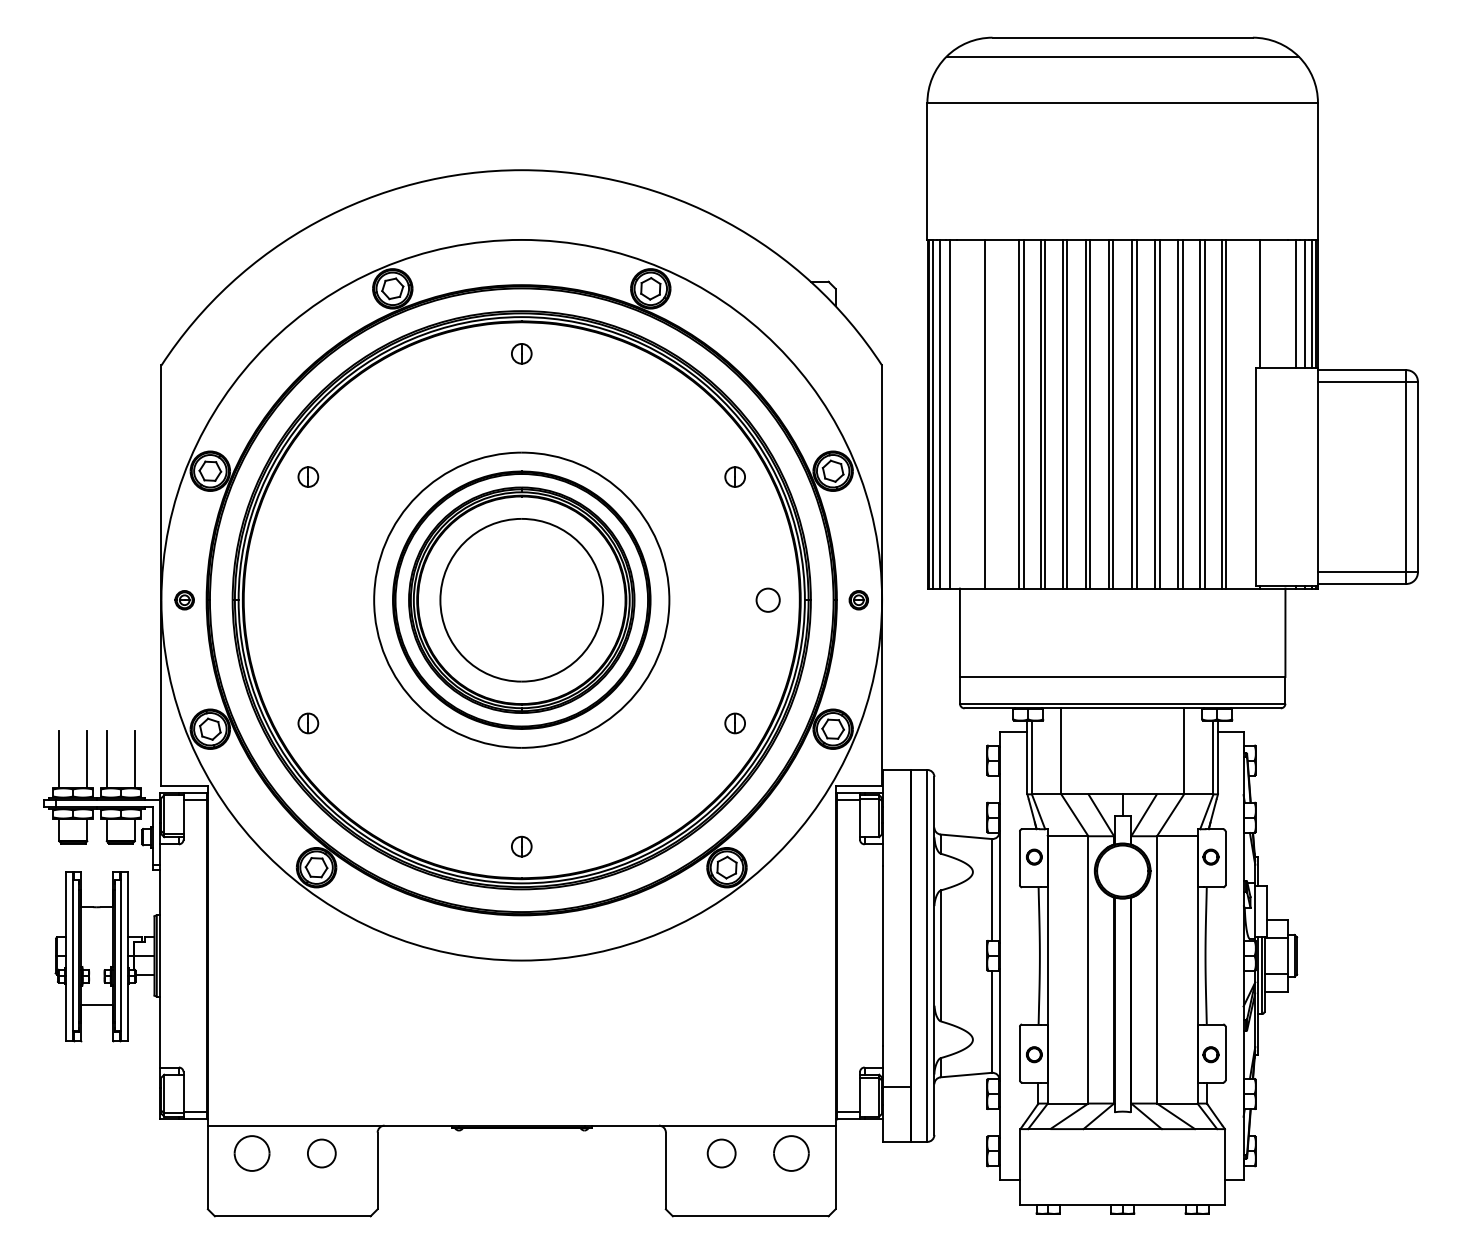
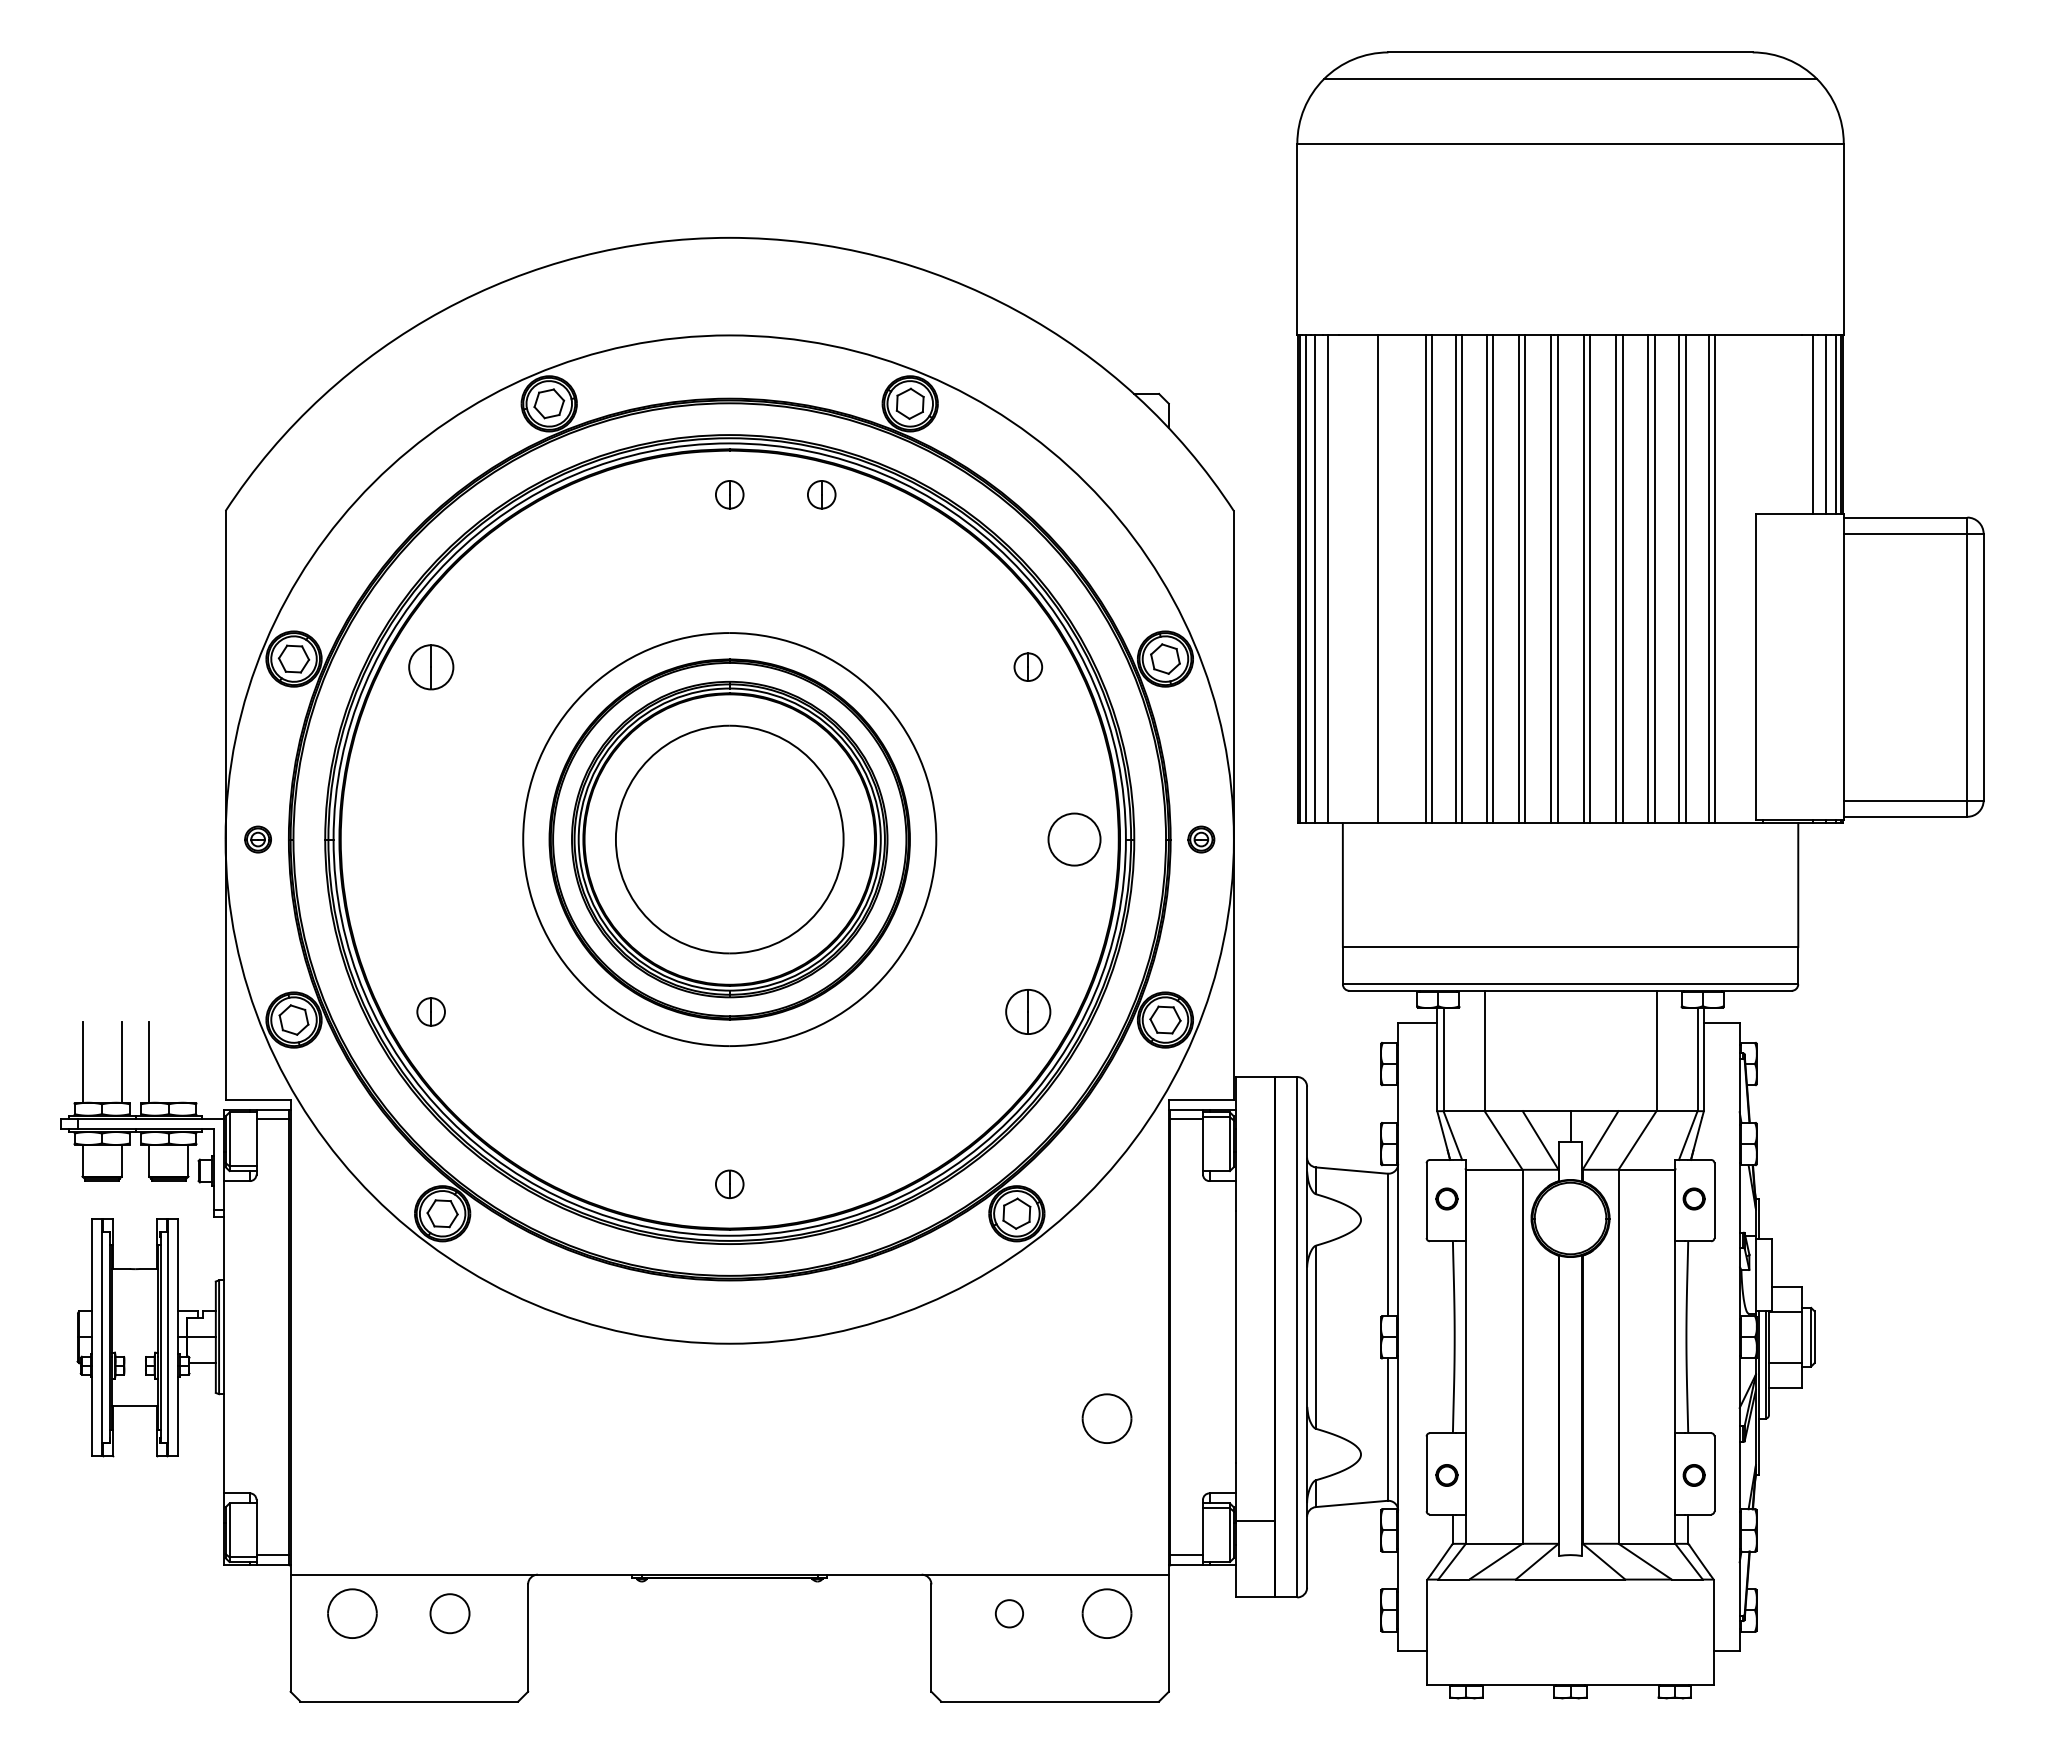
line: (1259, 303) -> (1762, 424), removed
part: (587, 353) -> (821, 494), added
part: (307, 476) -> (430, 666), size x1.6
circle: (768, 600) -> (1074, 839), size x1.6
part: (735, 723) -> (1028, 1011), size x1.6
line: (134, 759) -> (188, 1062), removed
part: (791, 1014) -> (1106, 1418), added
circle: (721, 1153) -> (1009, 1613), size x0.7

